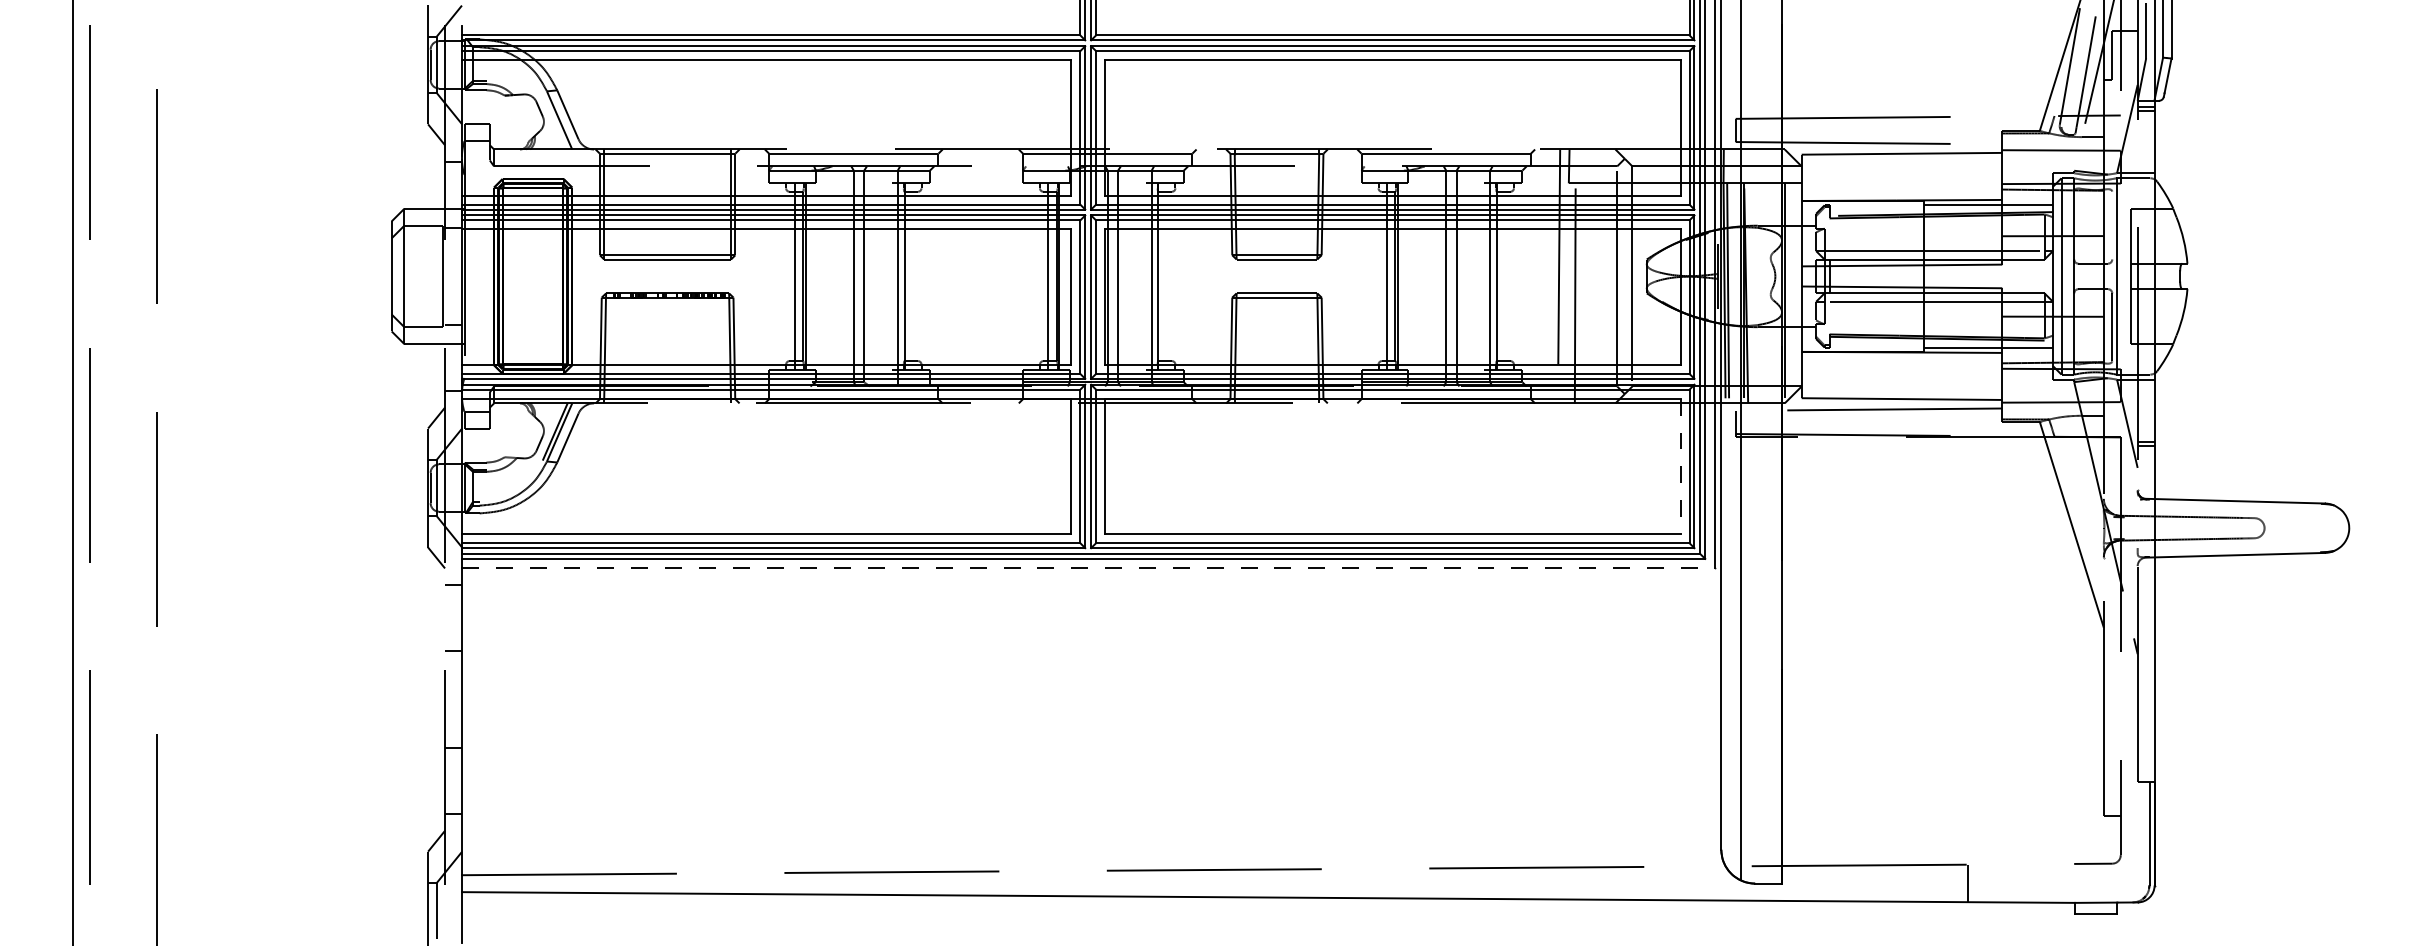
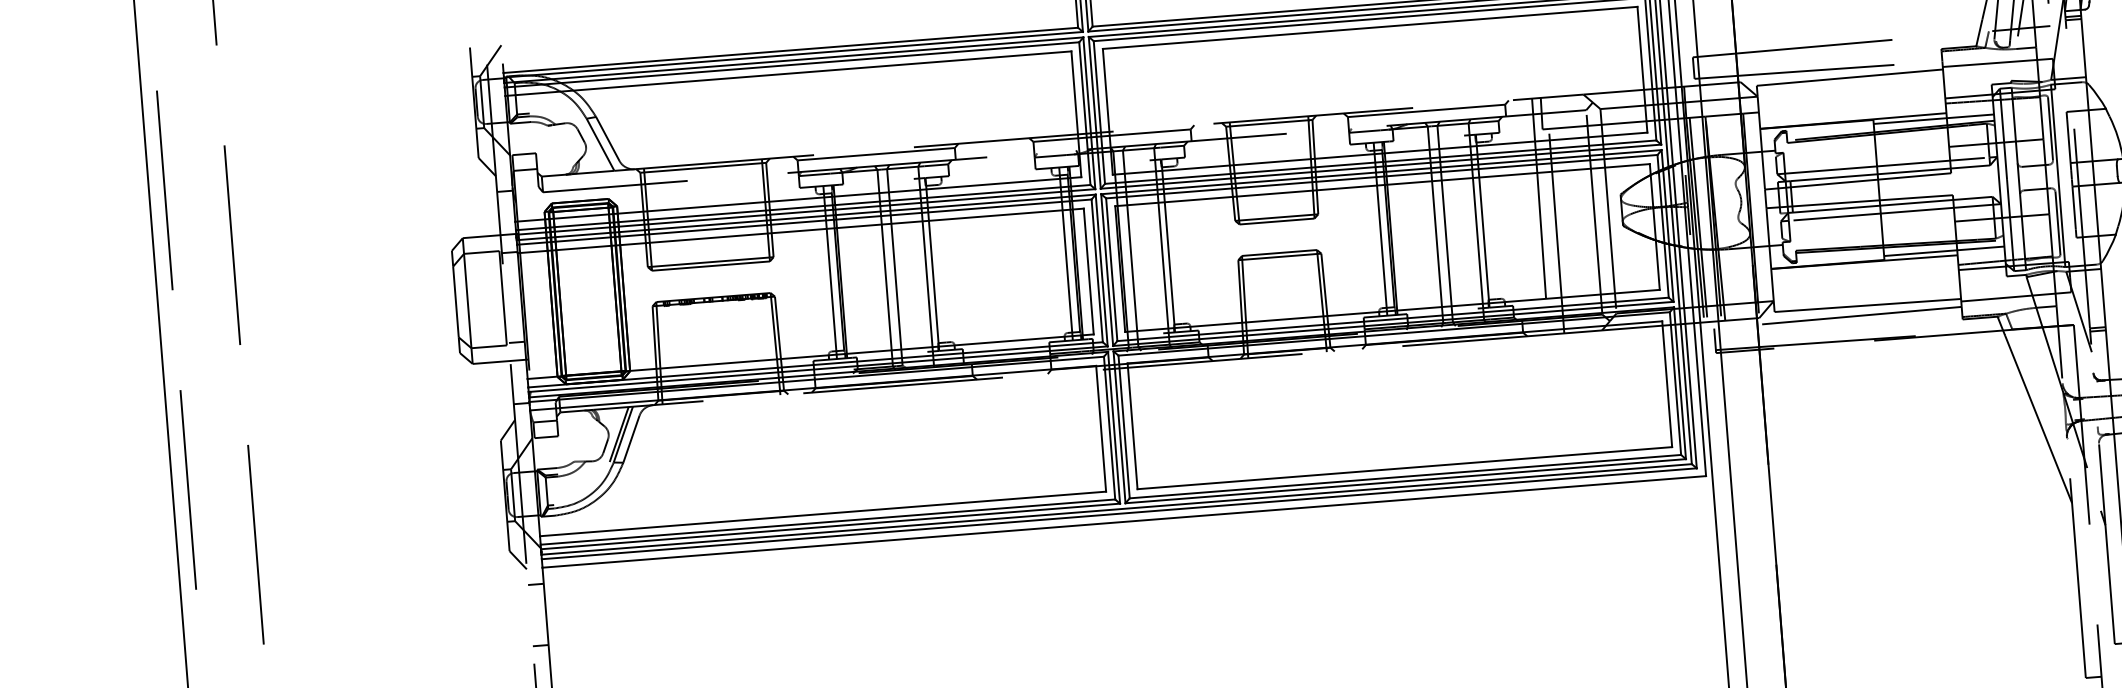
line: (2112, 225) -> (2050, 128), added
line: (1680, 466) -> (1667, 384), dashed -> solid
line: (1088, 568) -> (1124, 522), dashed -> solid

